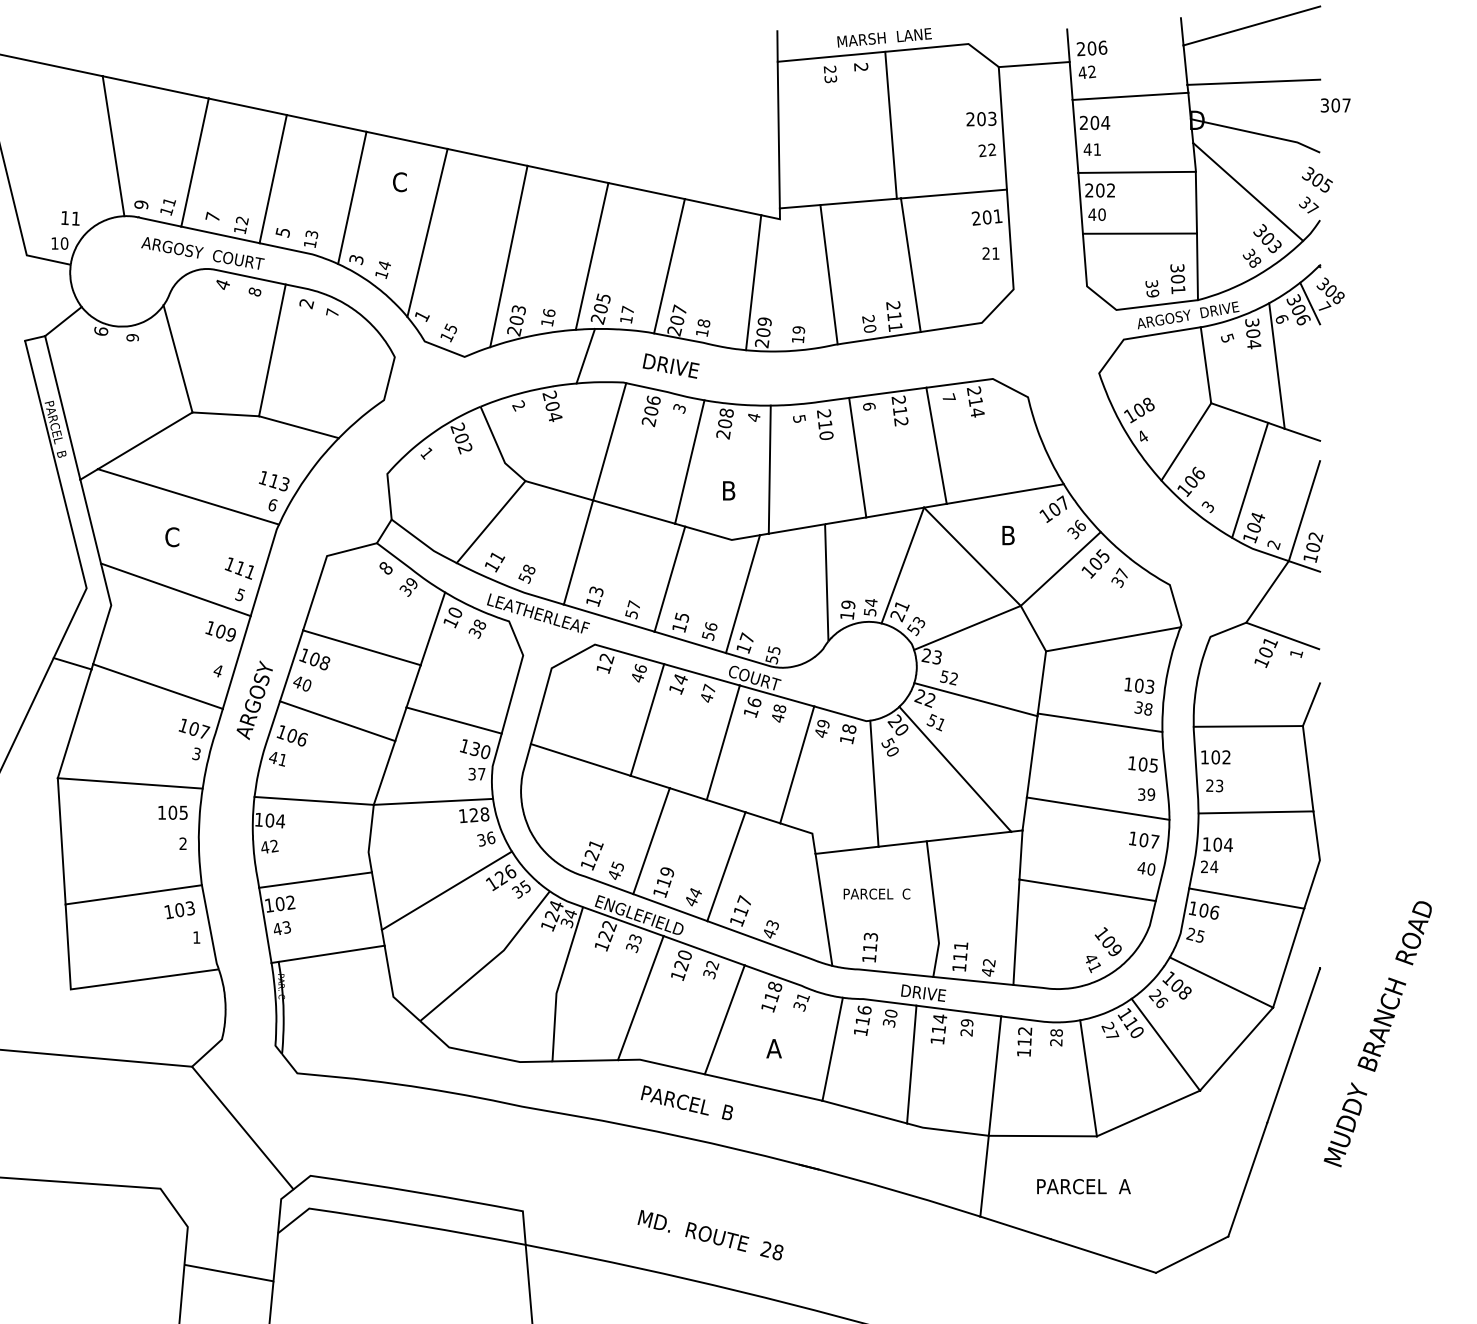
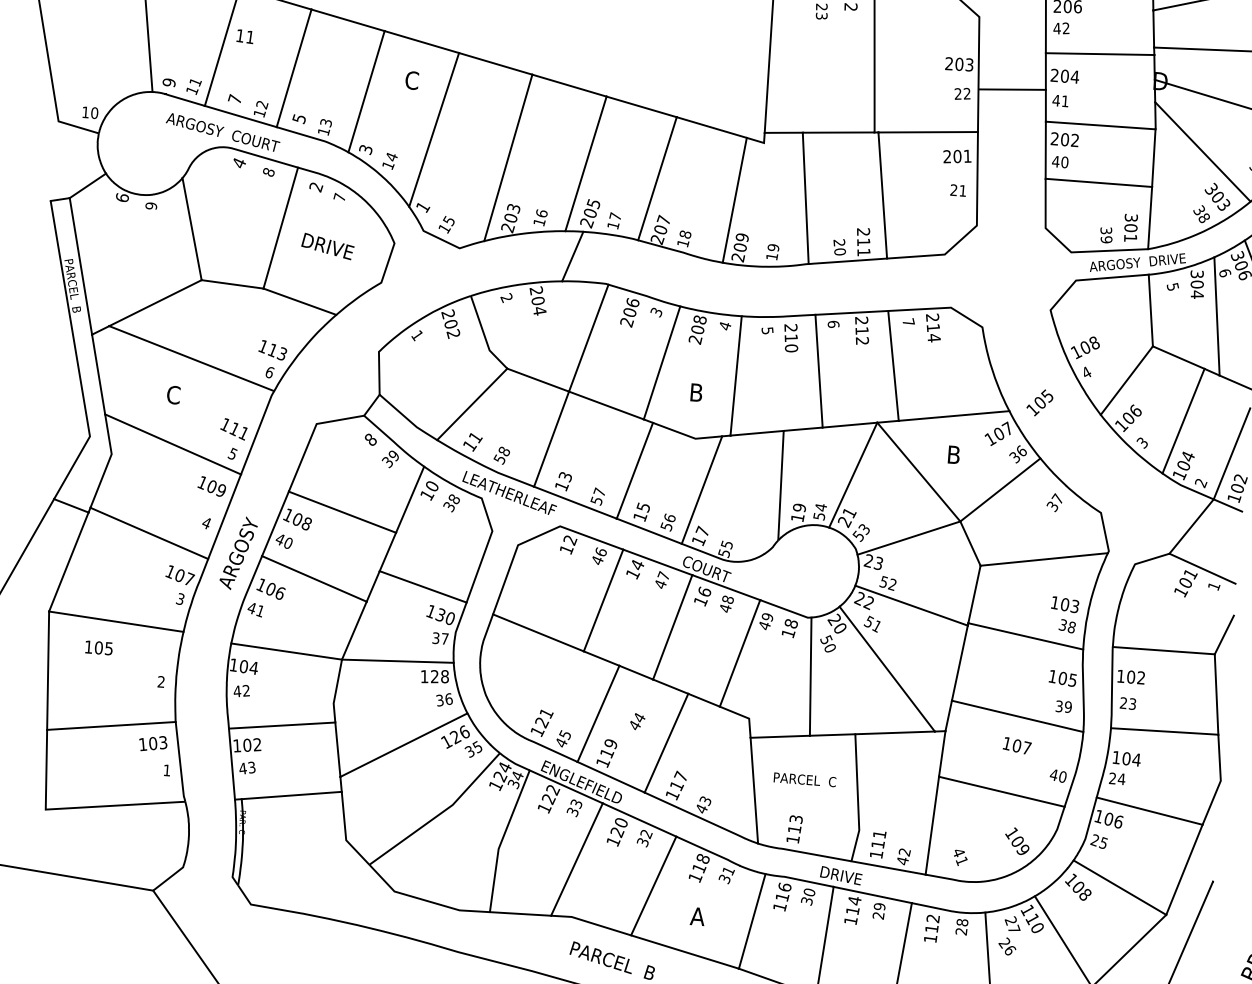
line: (1033, 64) -> (1011, 89), moved
text: (70, 218) -> (245, 36), moved
text: (670, 365) -> (327, 245), moved
text: (1095, 563) -> (1039, 402), moved
text: (172, 812) -> (98, 647), moved
text: (1144, 839) -> (1017, 745), moved
text: (693, 897) -> (637, 721), moved
text: (1093, 964) -> (960, 858), moved
text: (1158, 998) -> (1007, 946), moved

